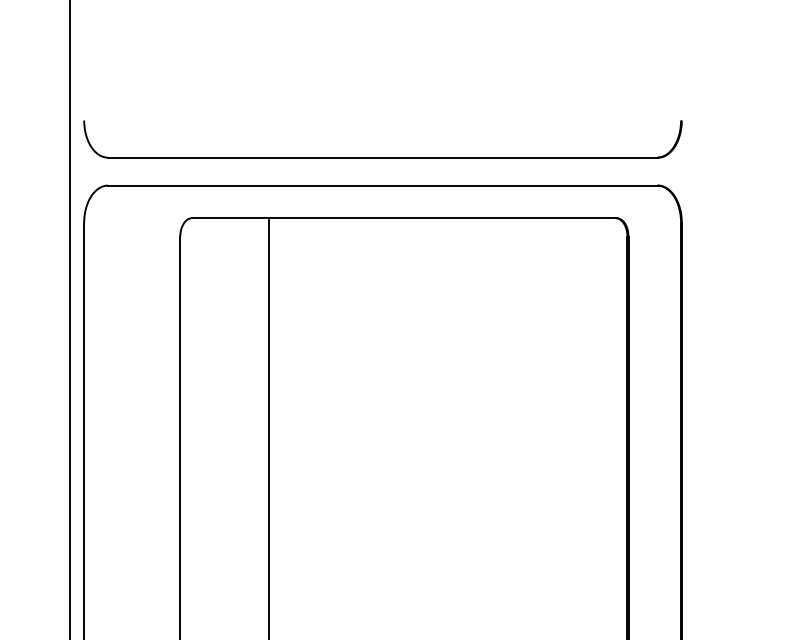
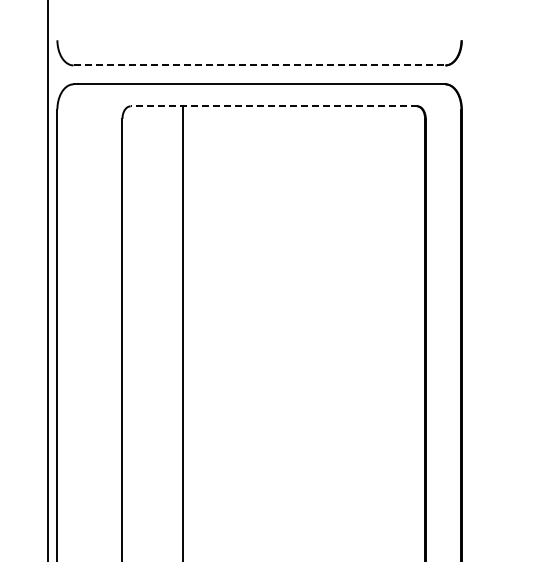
line: (384, 157) -> (260, 65), solid -> dashed
line: (404, 218) -> (274, 106), solid -> dashed

